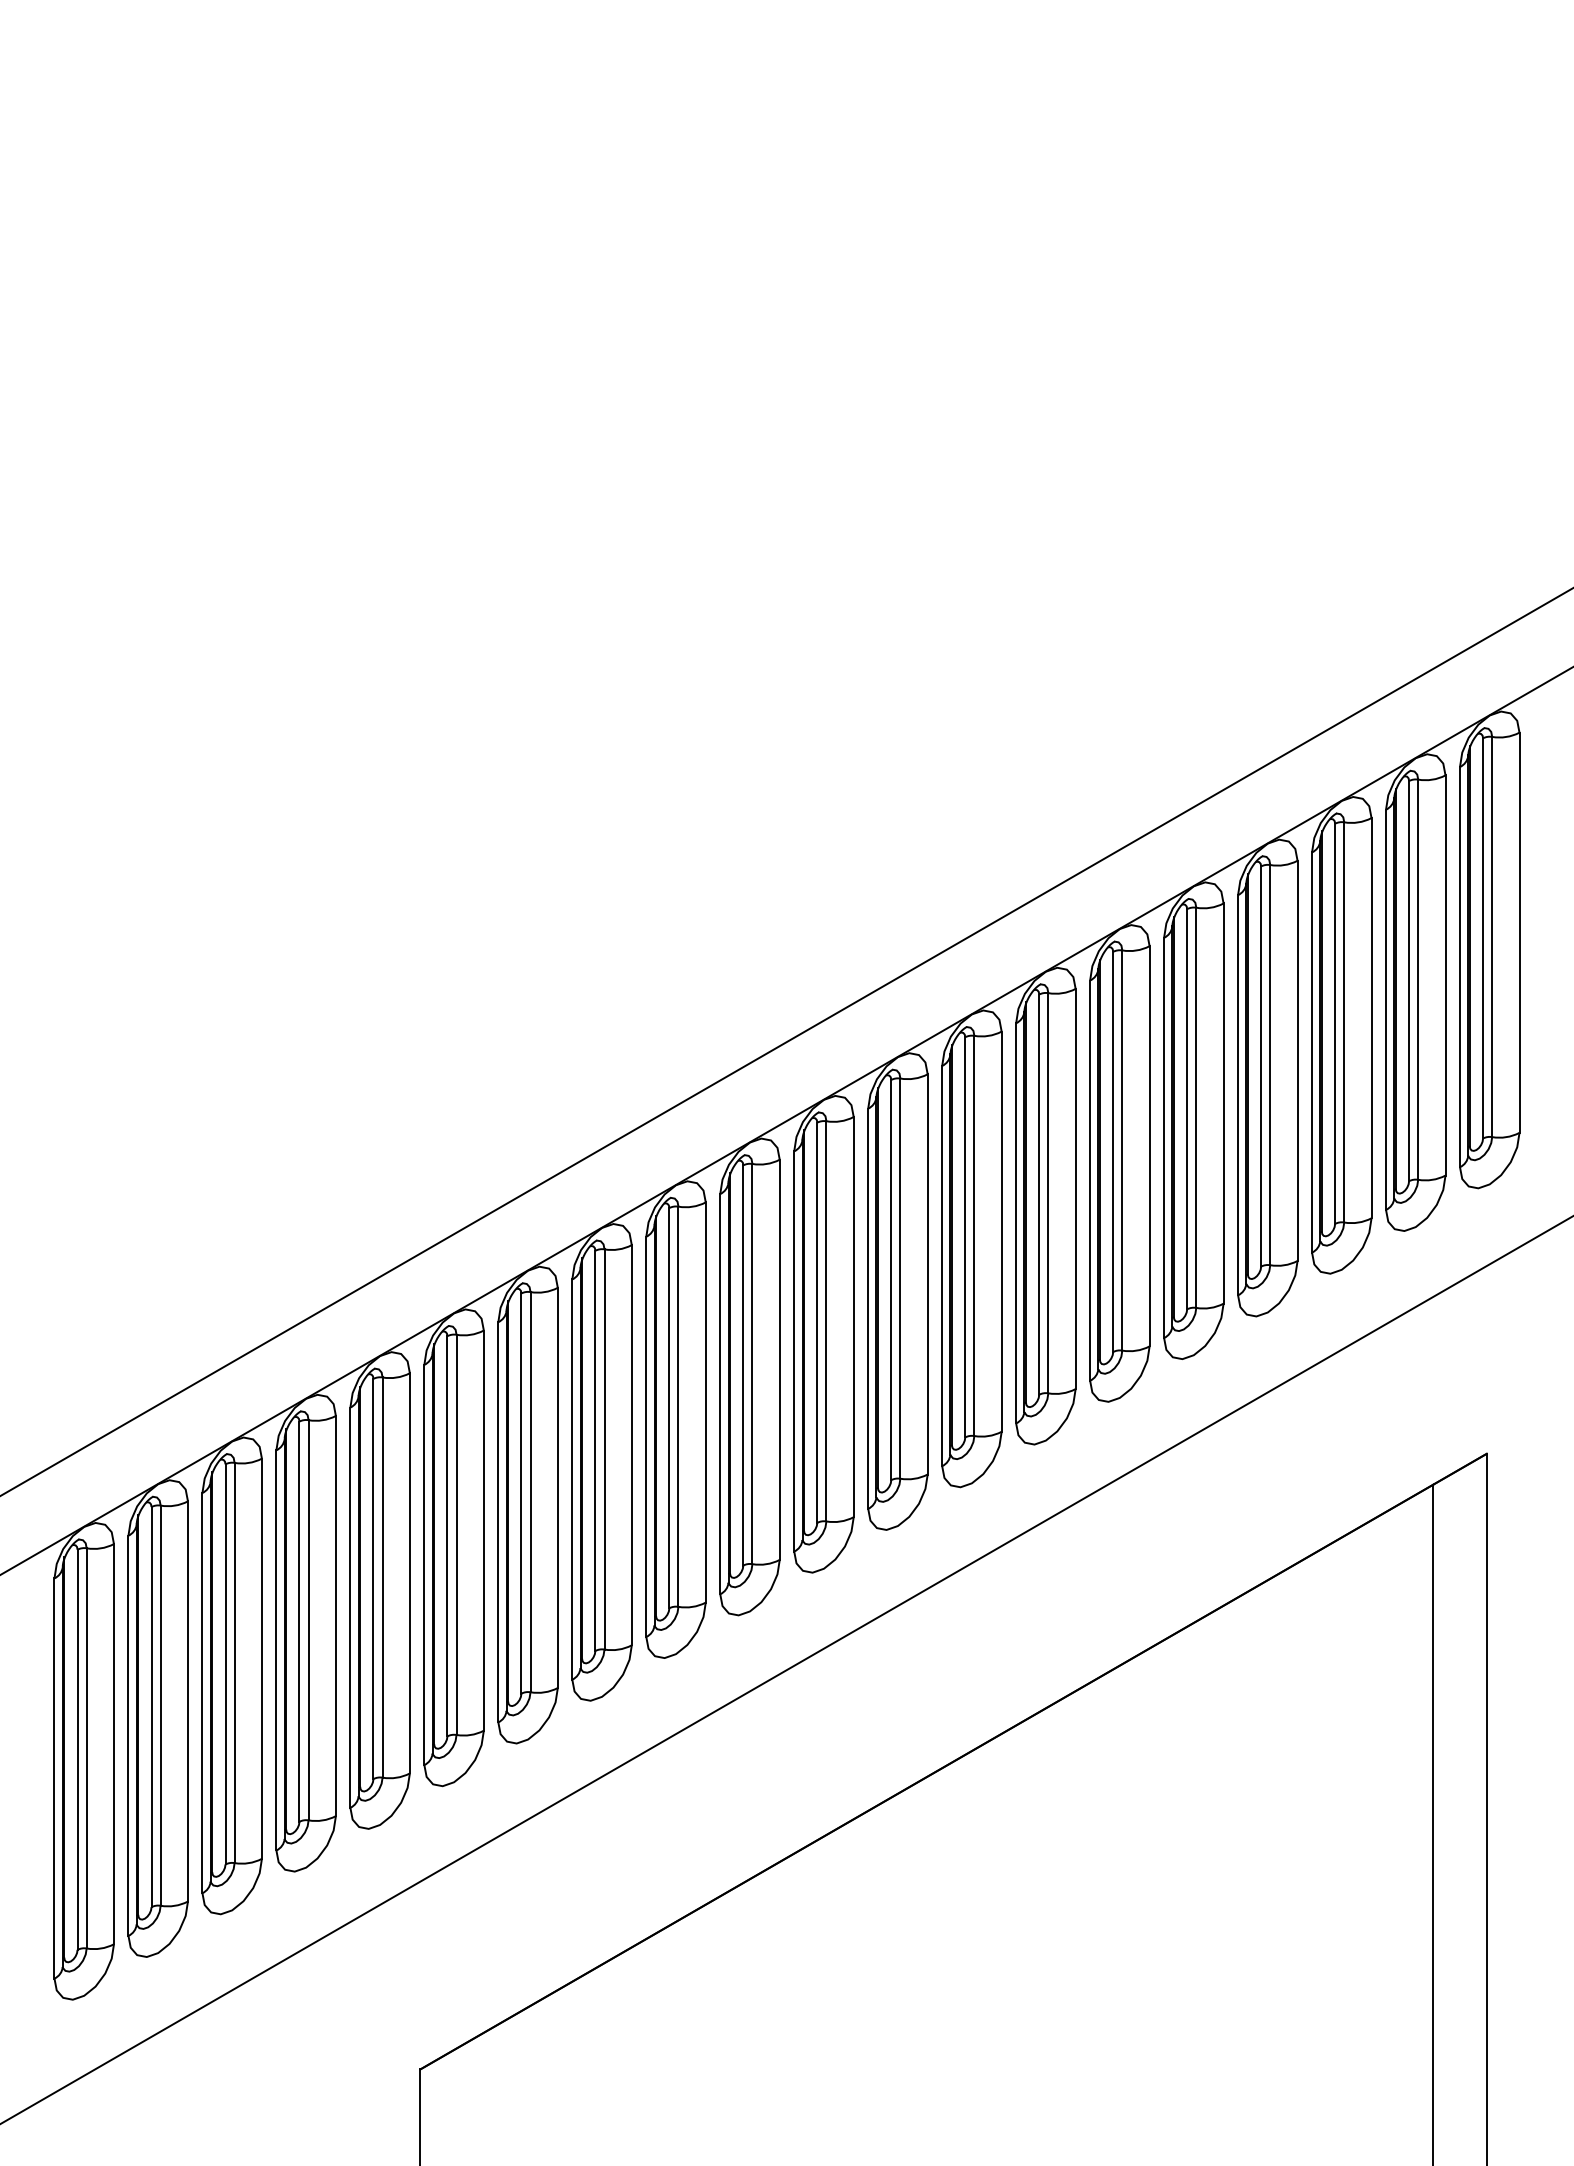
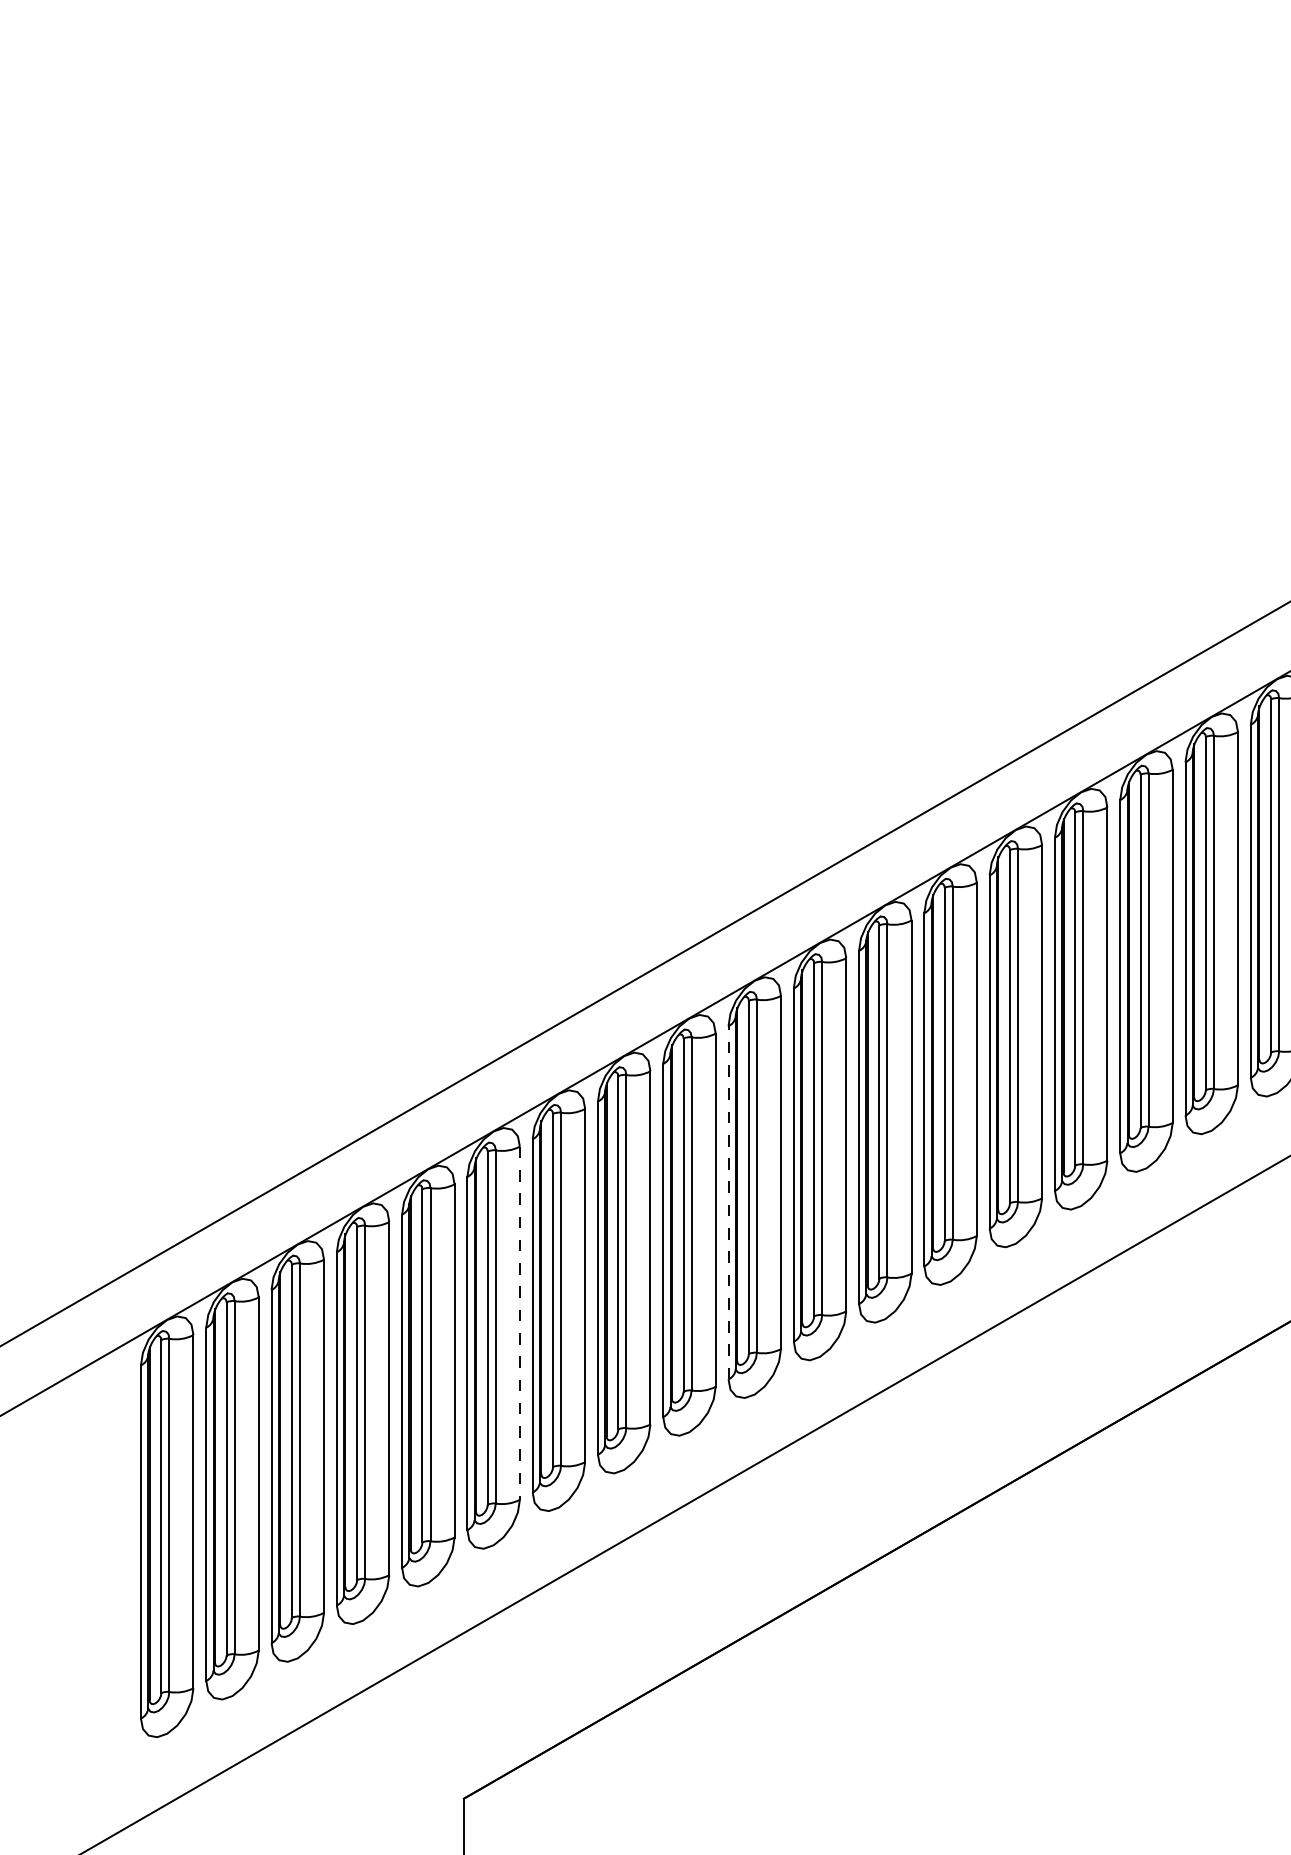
line: (720, 1393) -> (728, 1202), solid -> dashed
line: (483, 1531) -> (519, 1324), solid -> dashed

